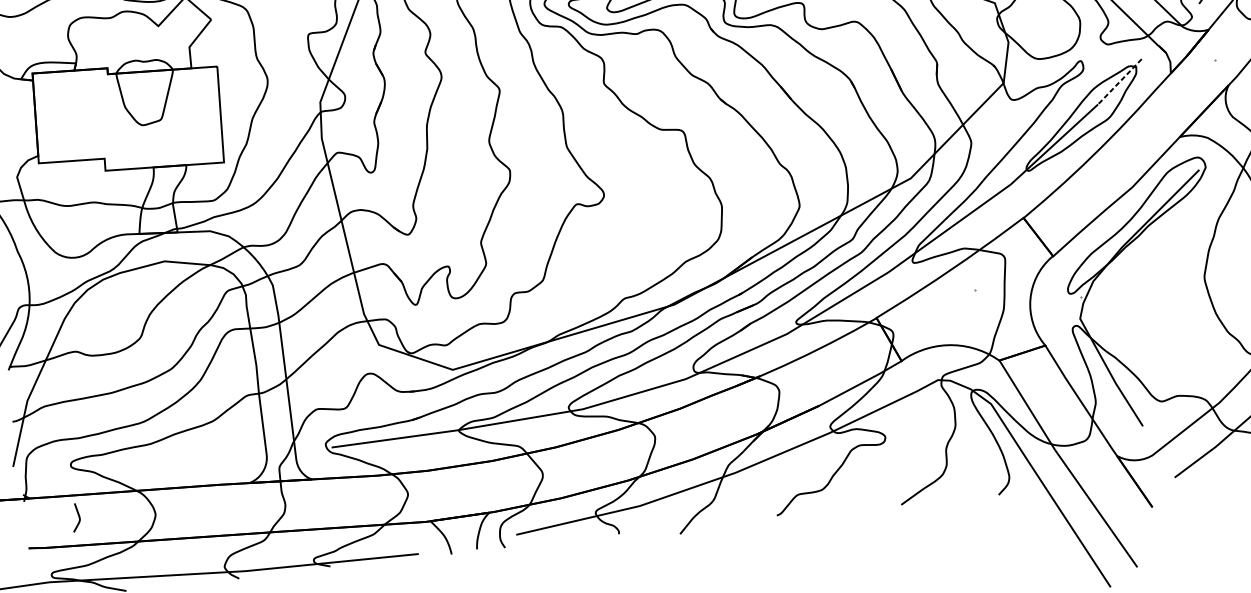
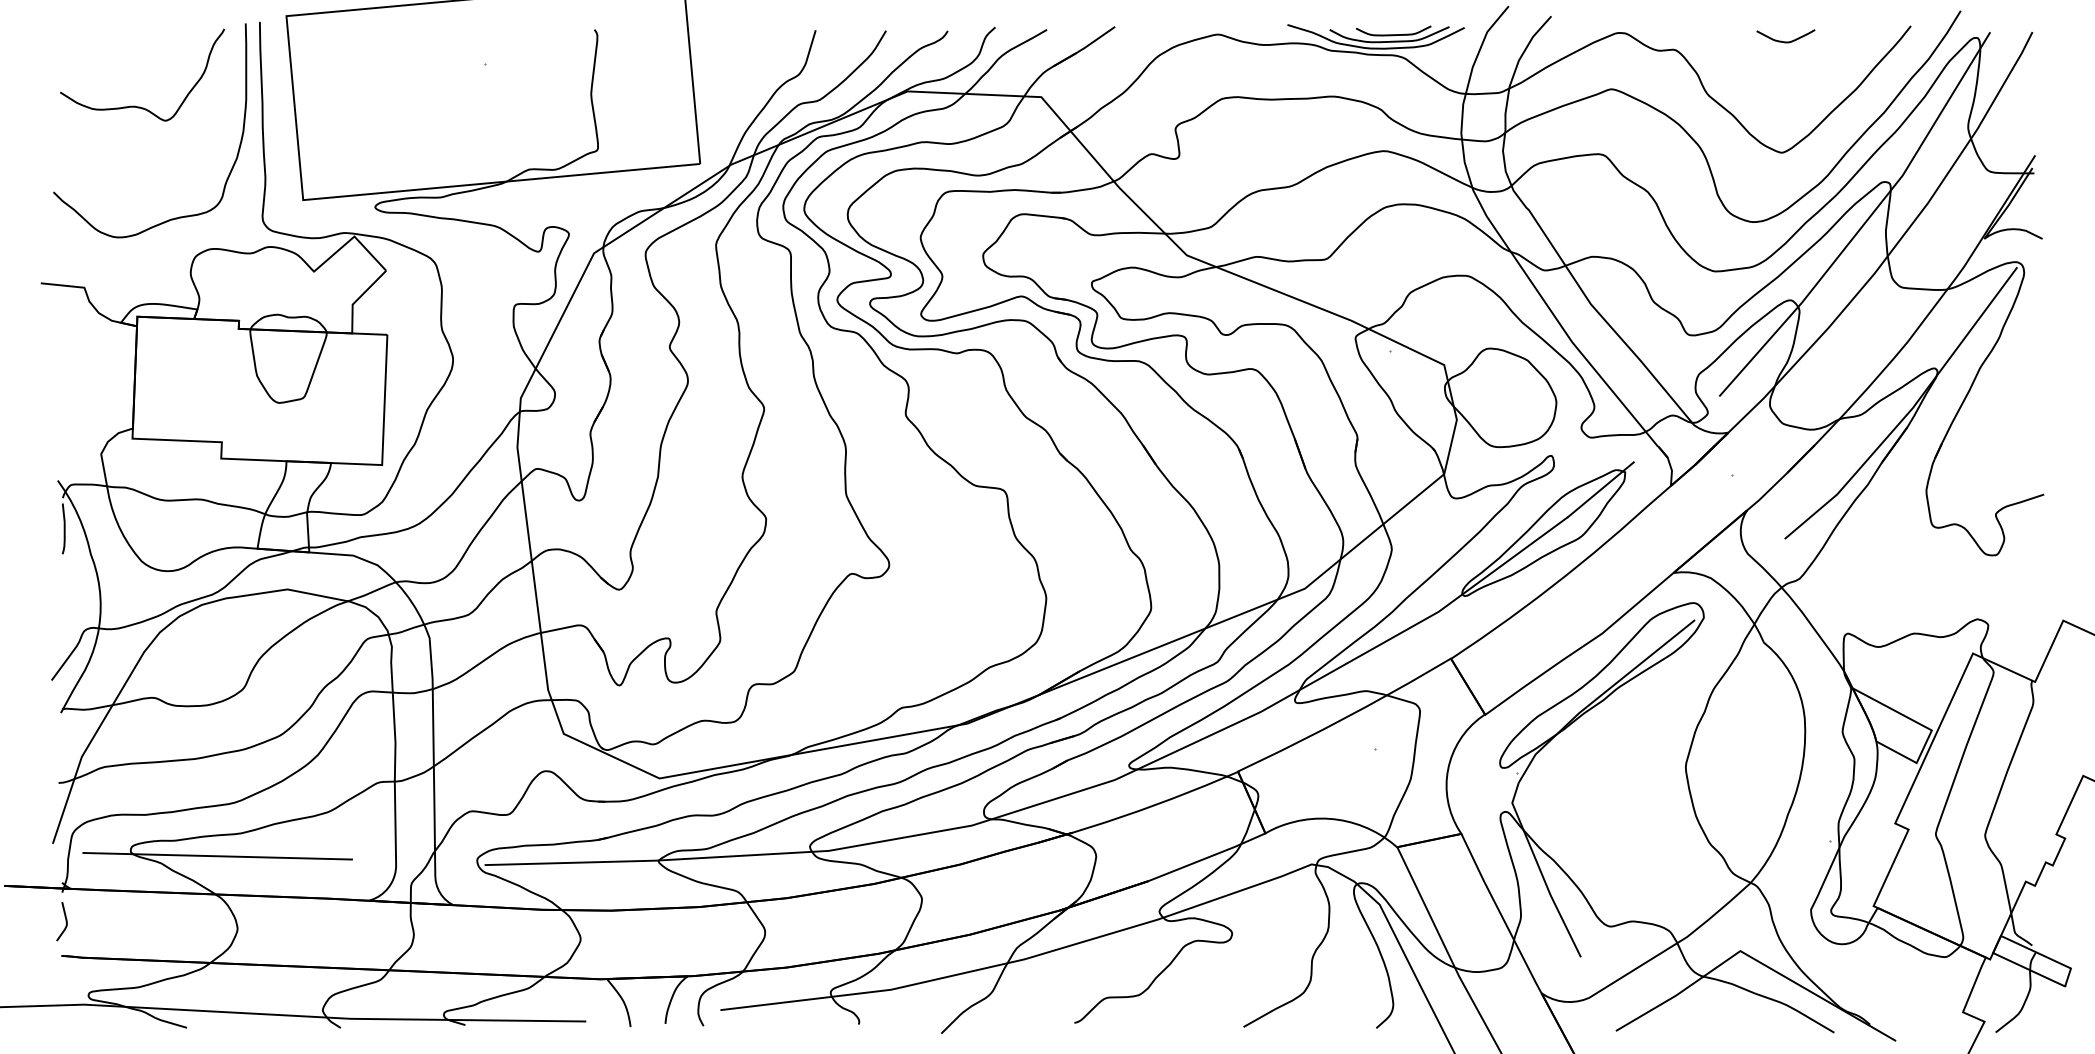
line: (1120, 81) -> (1601, 489), dashed -> solid
line: (134, 462) -> (217, 855), added
curve: (78, 517) -> (65, 921), moved

